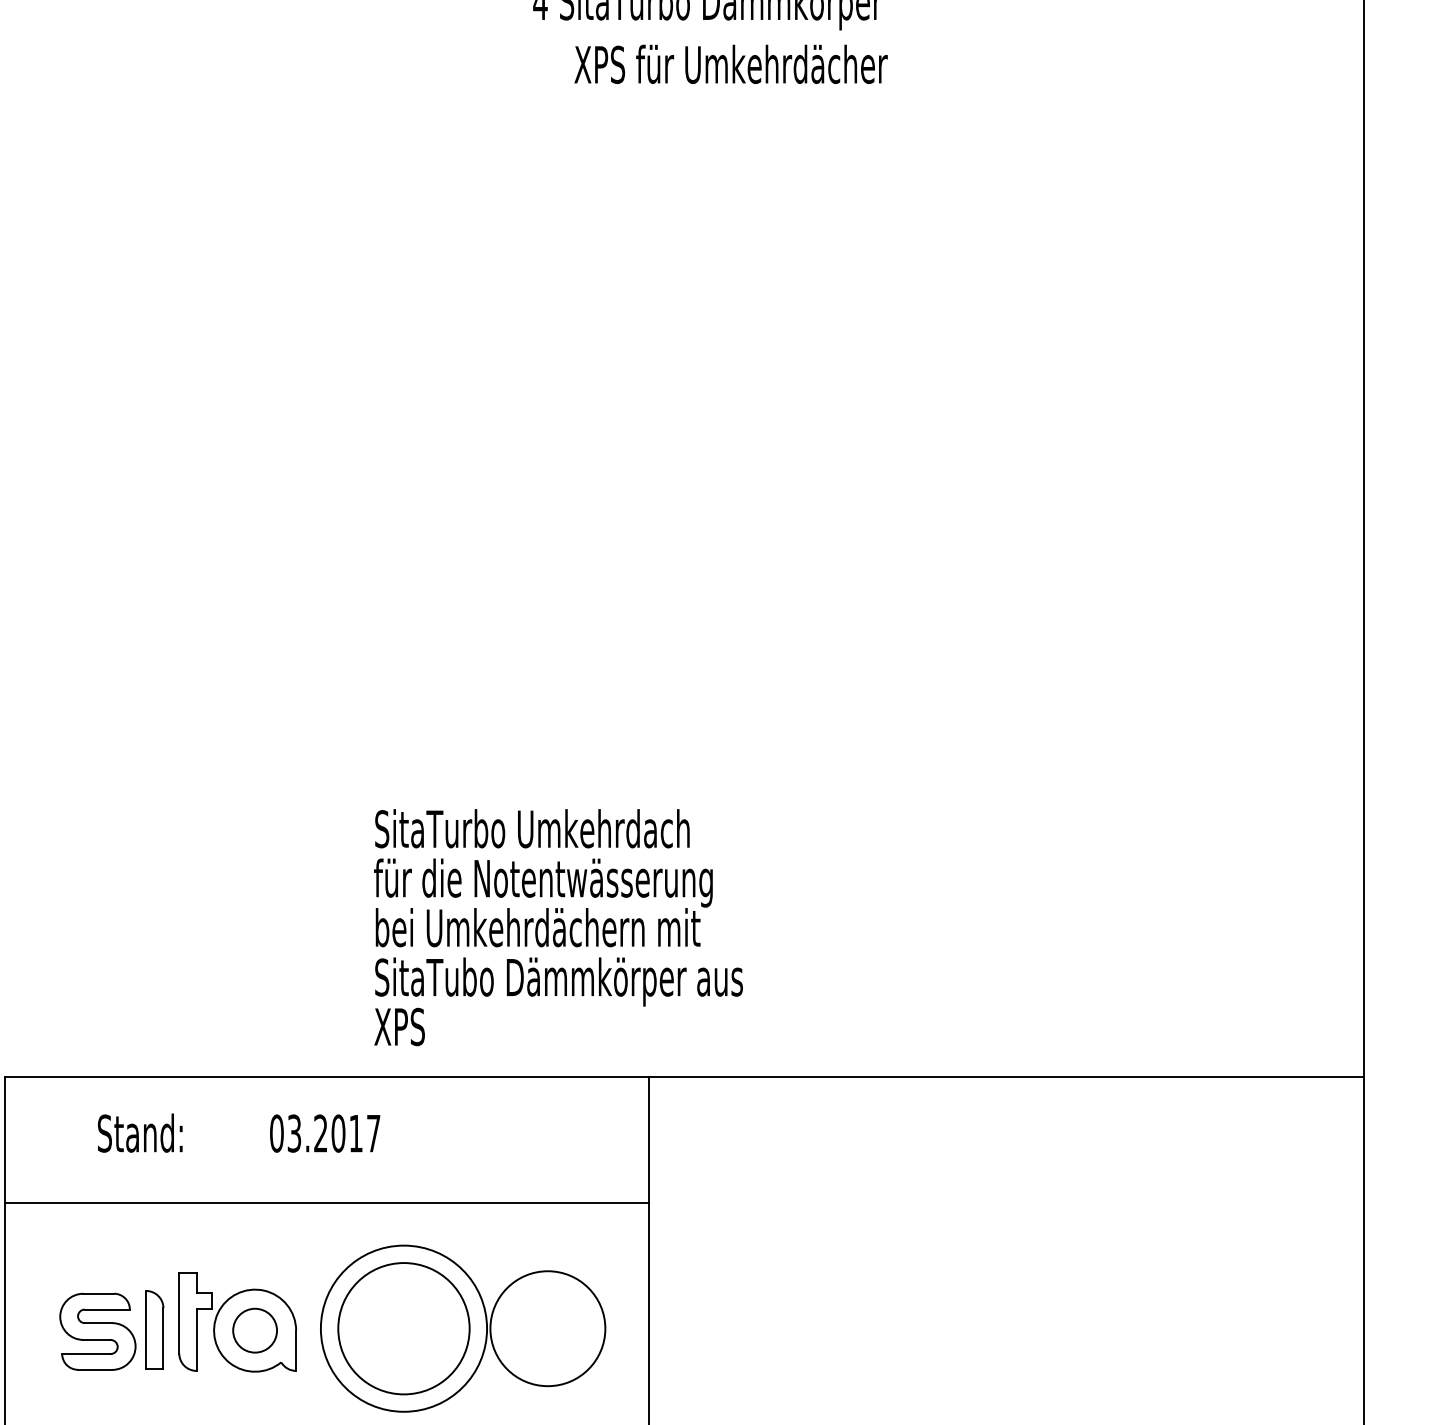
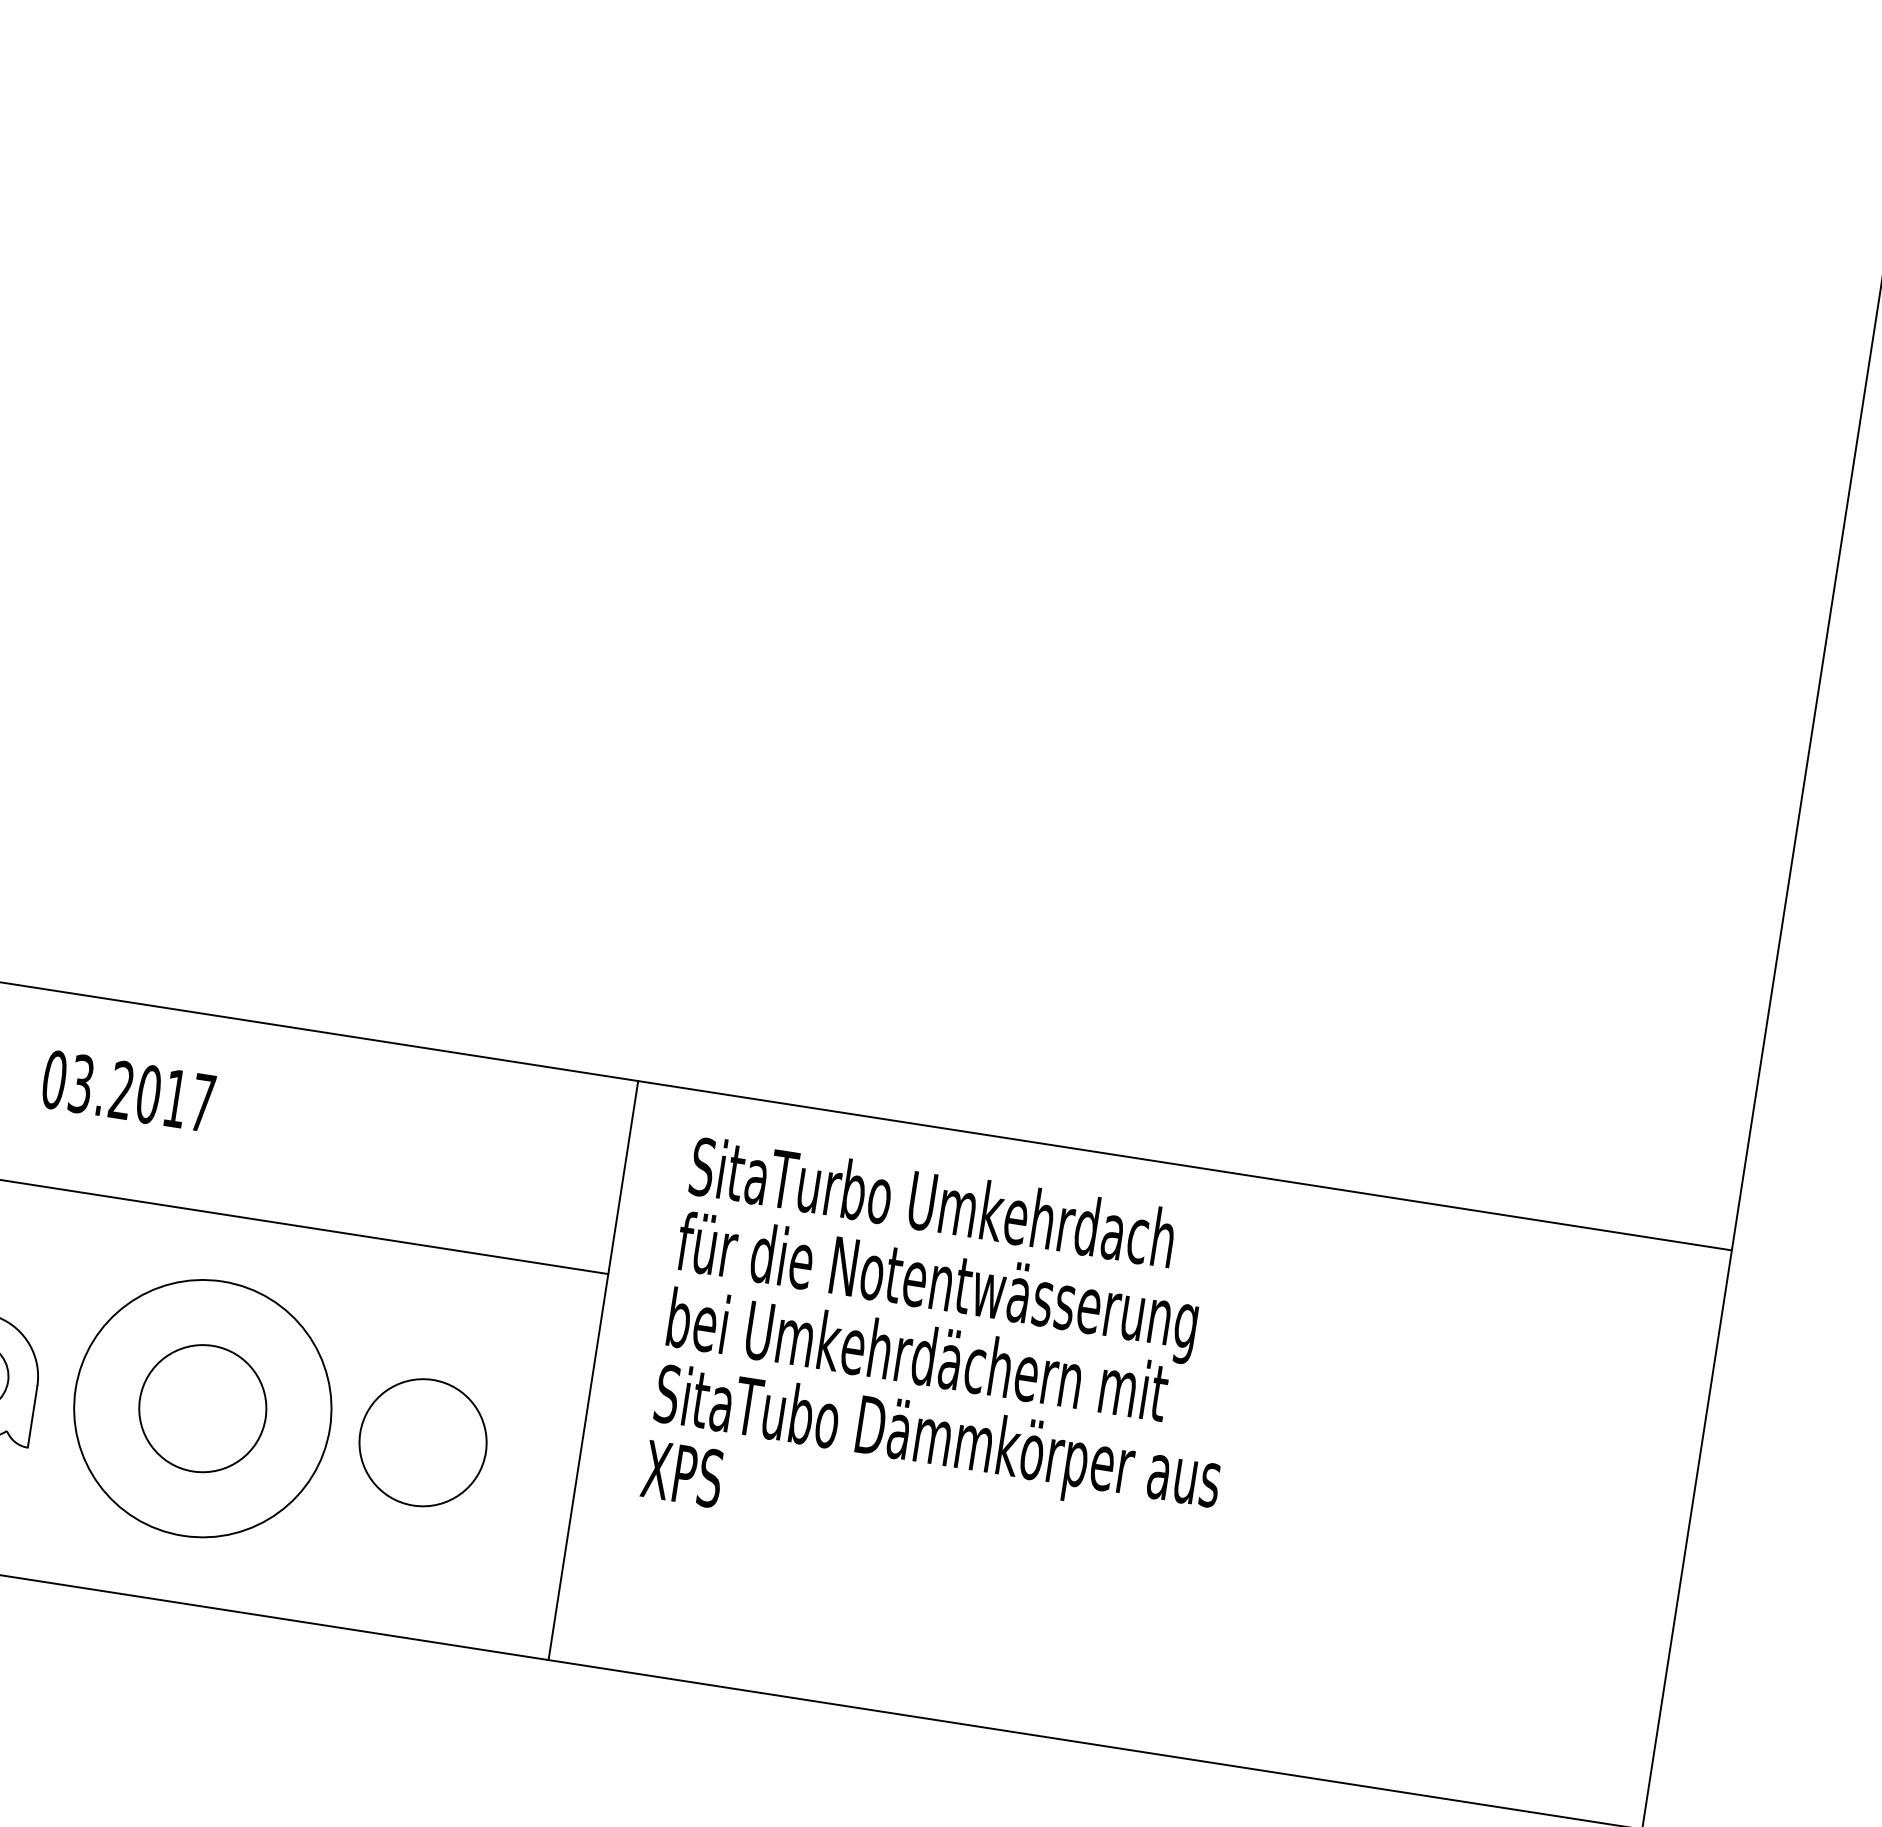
text: (558, 927) -> (949, 1359), moved
circle: (403, 1328) -> (202, 1408), size x0.62
circle: (547, 1328) -> (422, 1442), size x0.71

